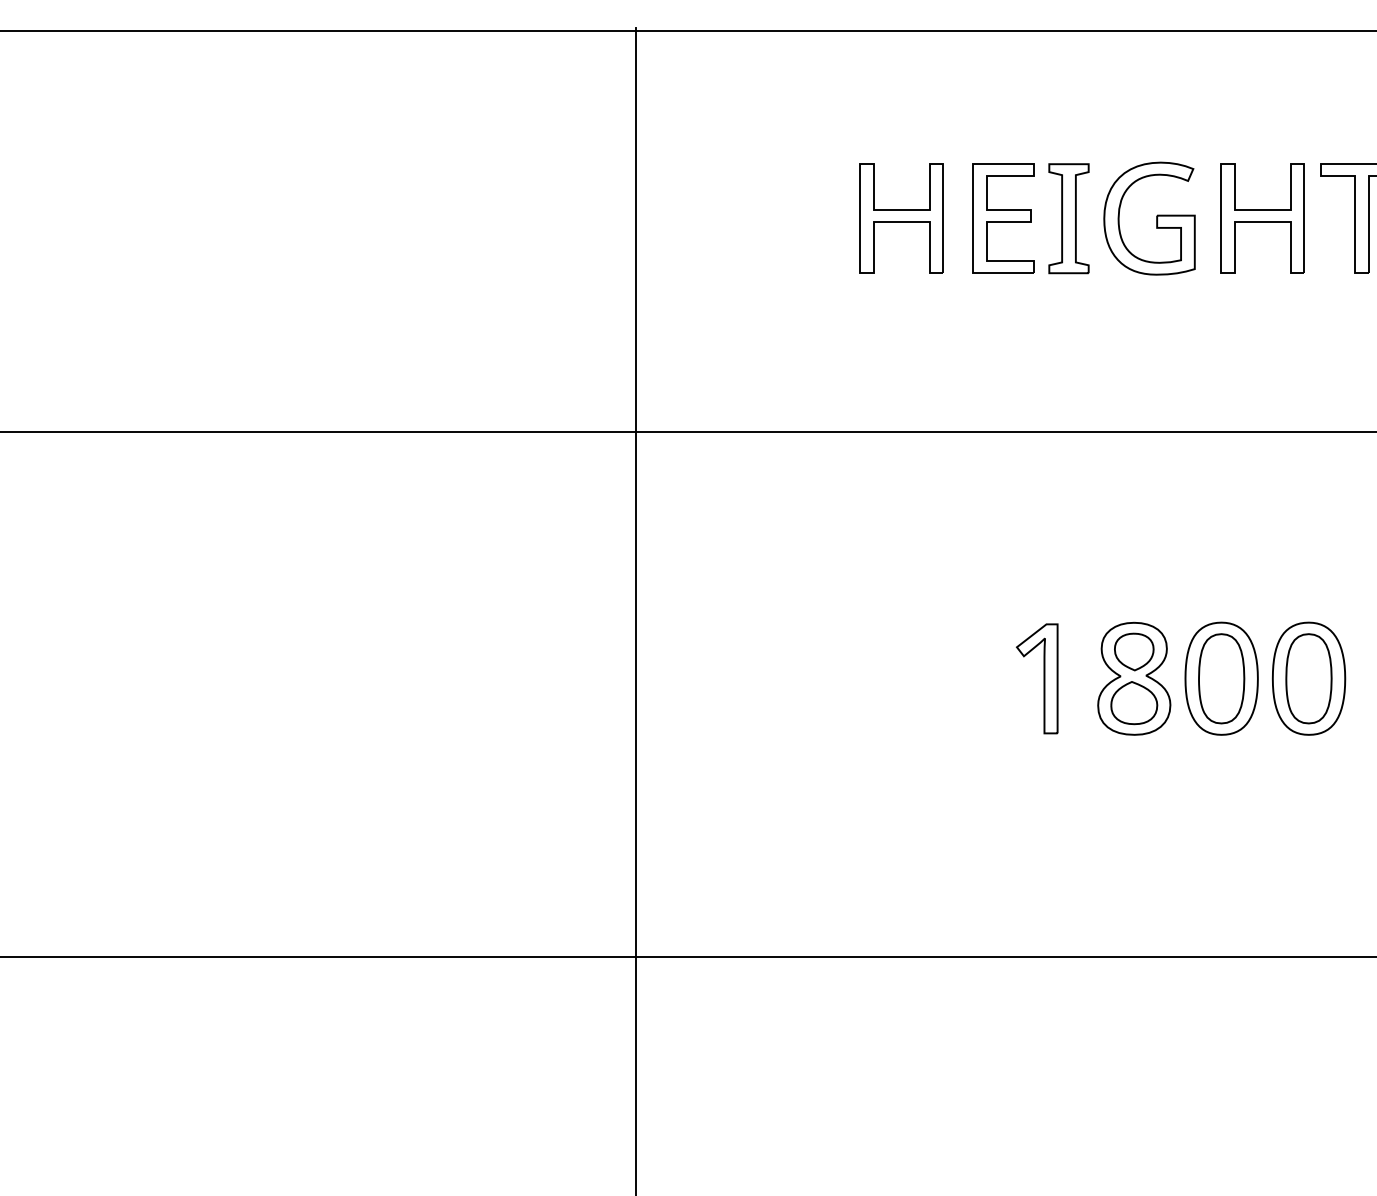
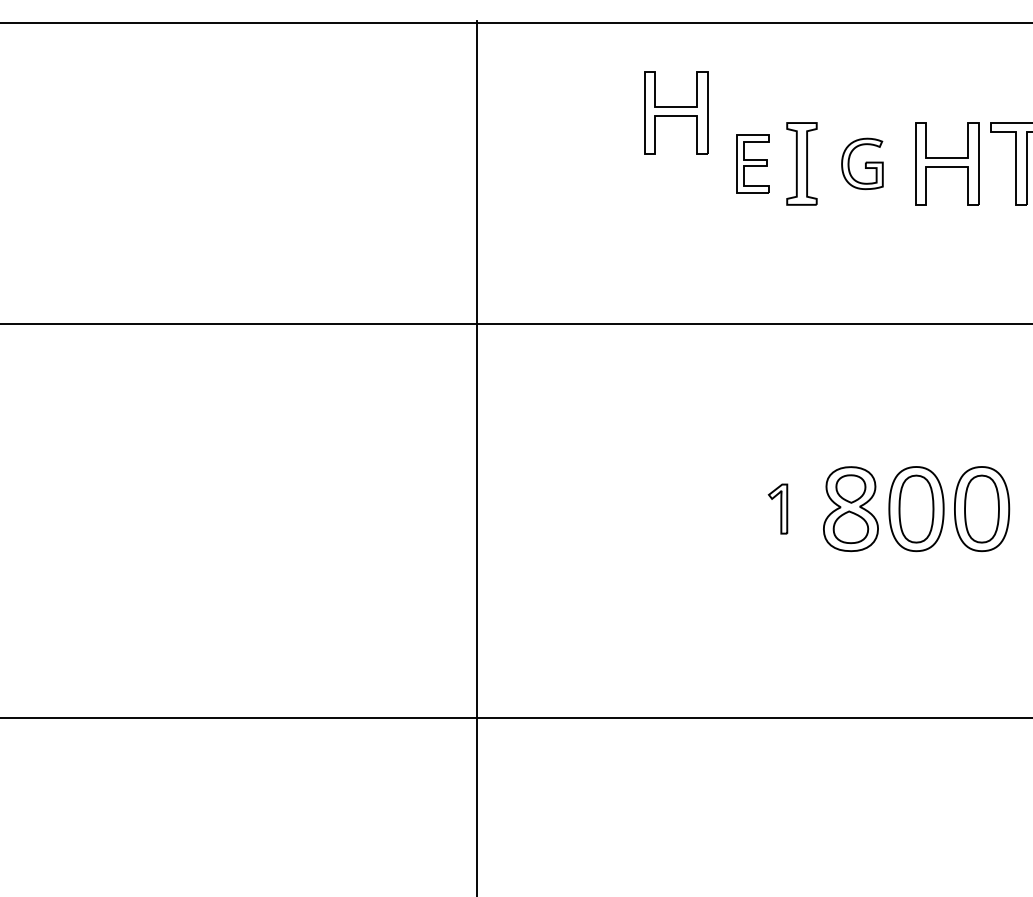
part: (901, 218) -> (676, 112), moved
part: (1003, 218) -> (752, 163), size x0.7
part: (1149, 218) -> (862, 163), size x0.6
part: (1036, 677) -> (777, 508), size x0.6

